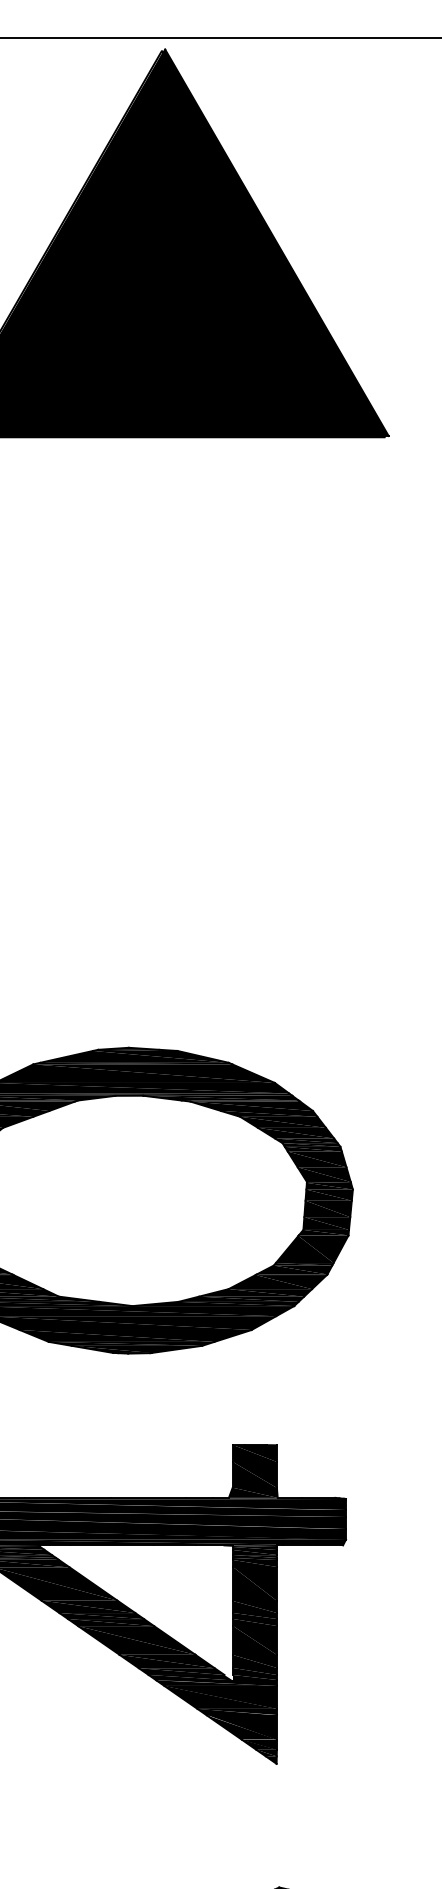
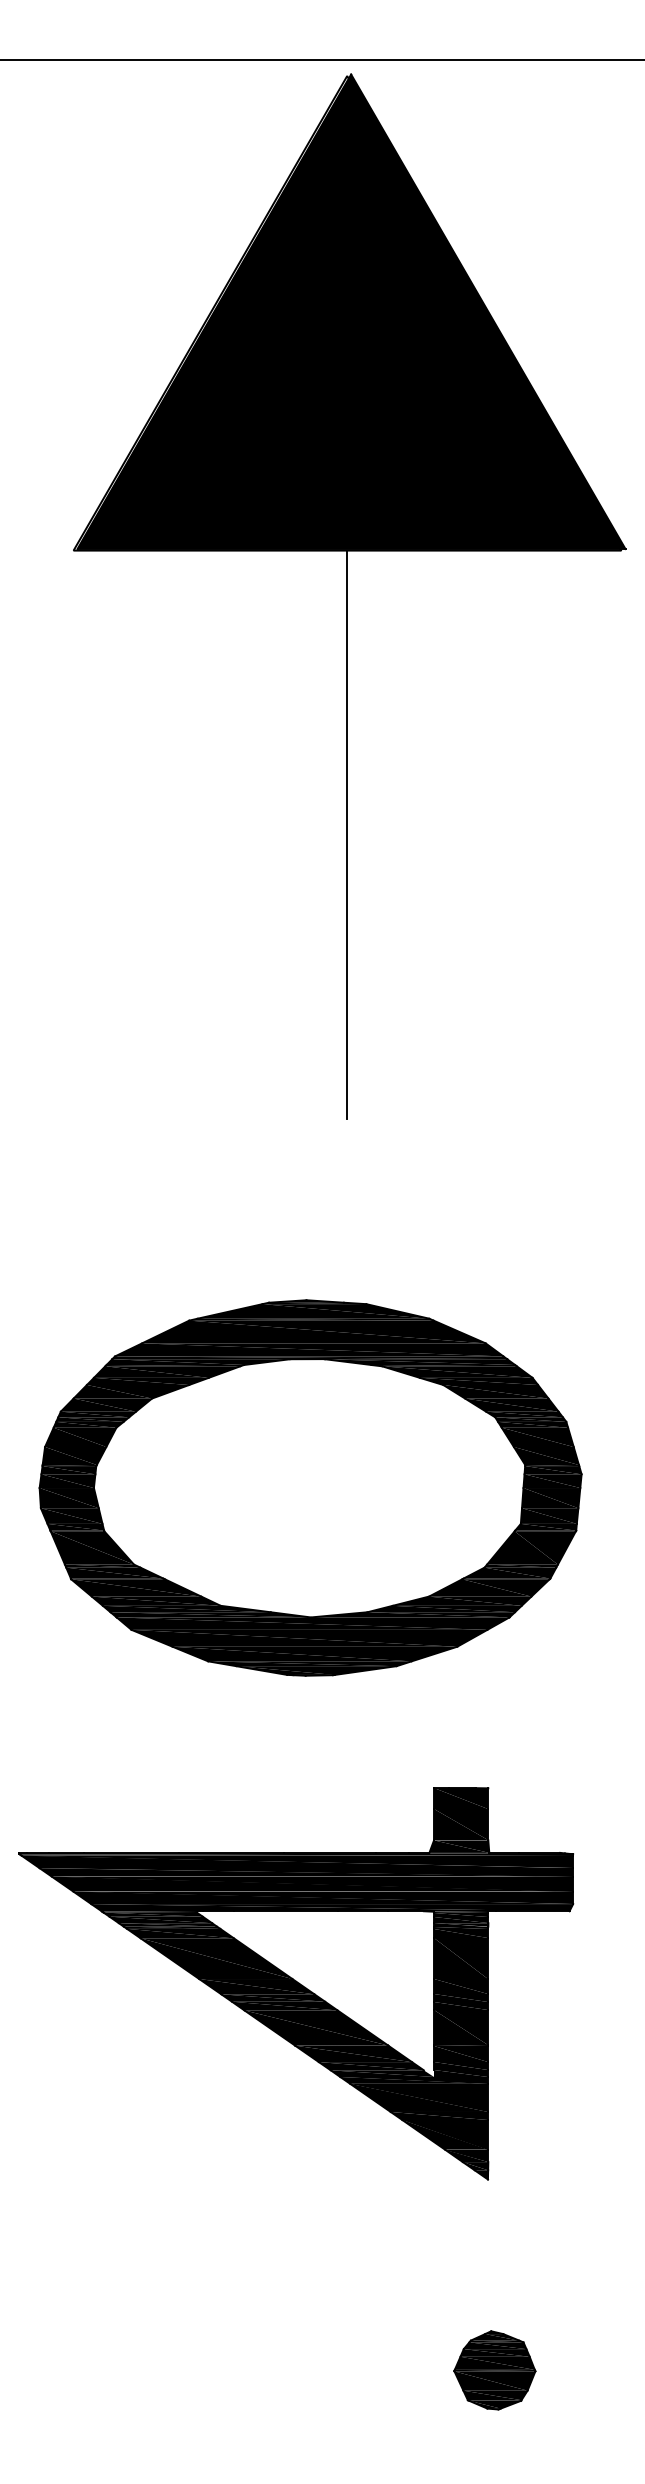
line: (162, 668) -> (347, 834), added

